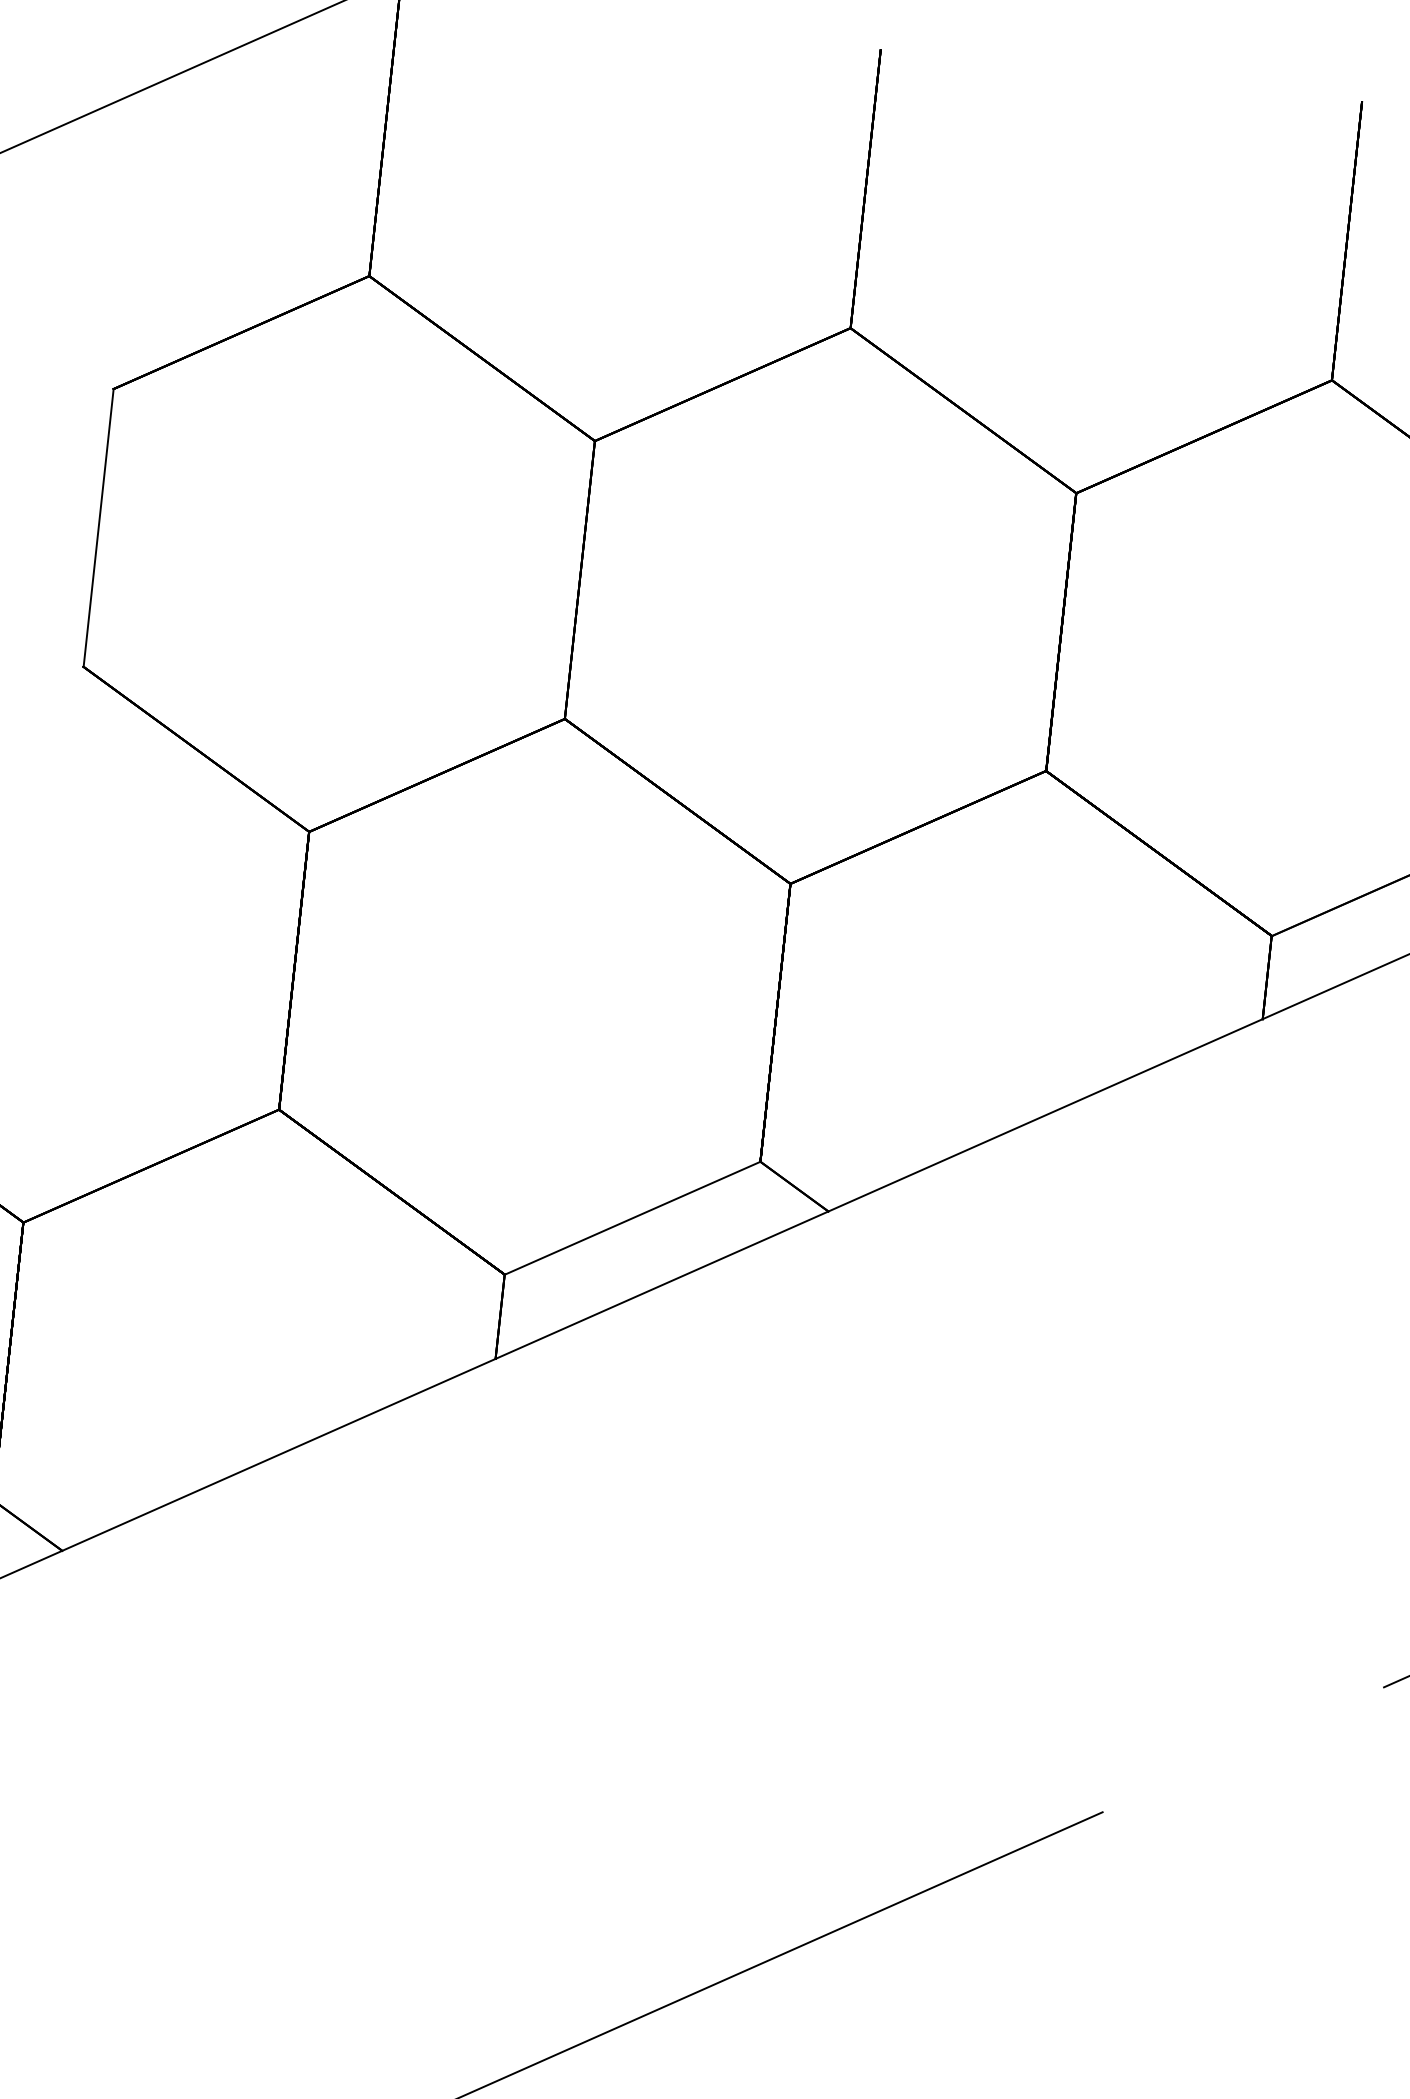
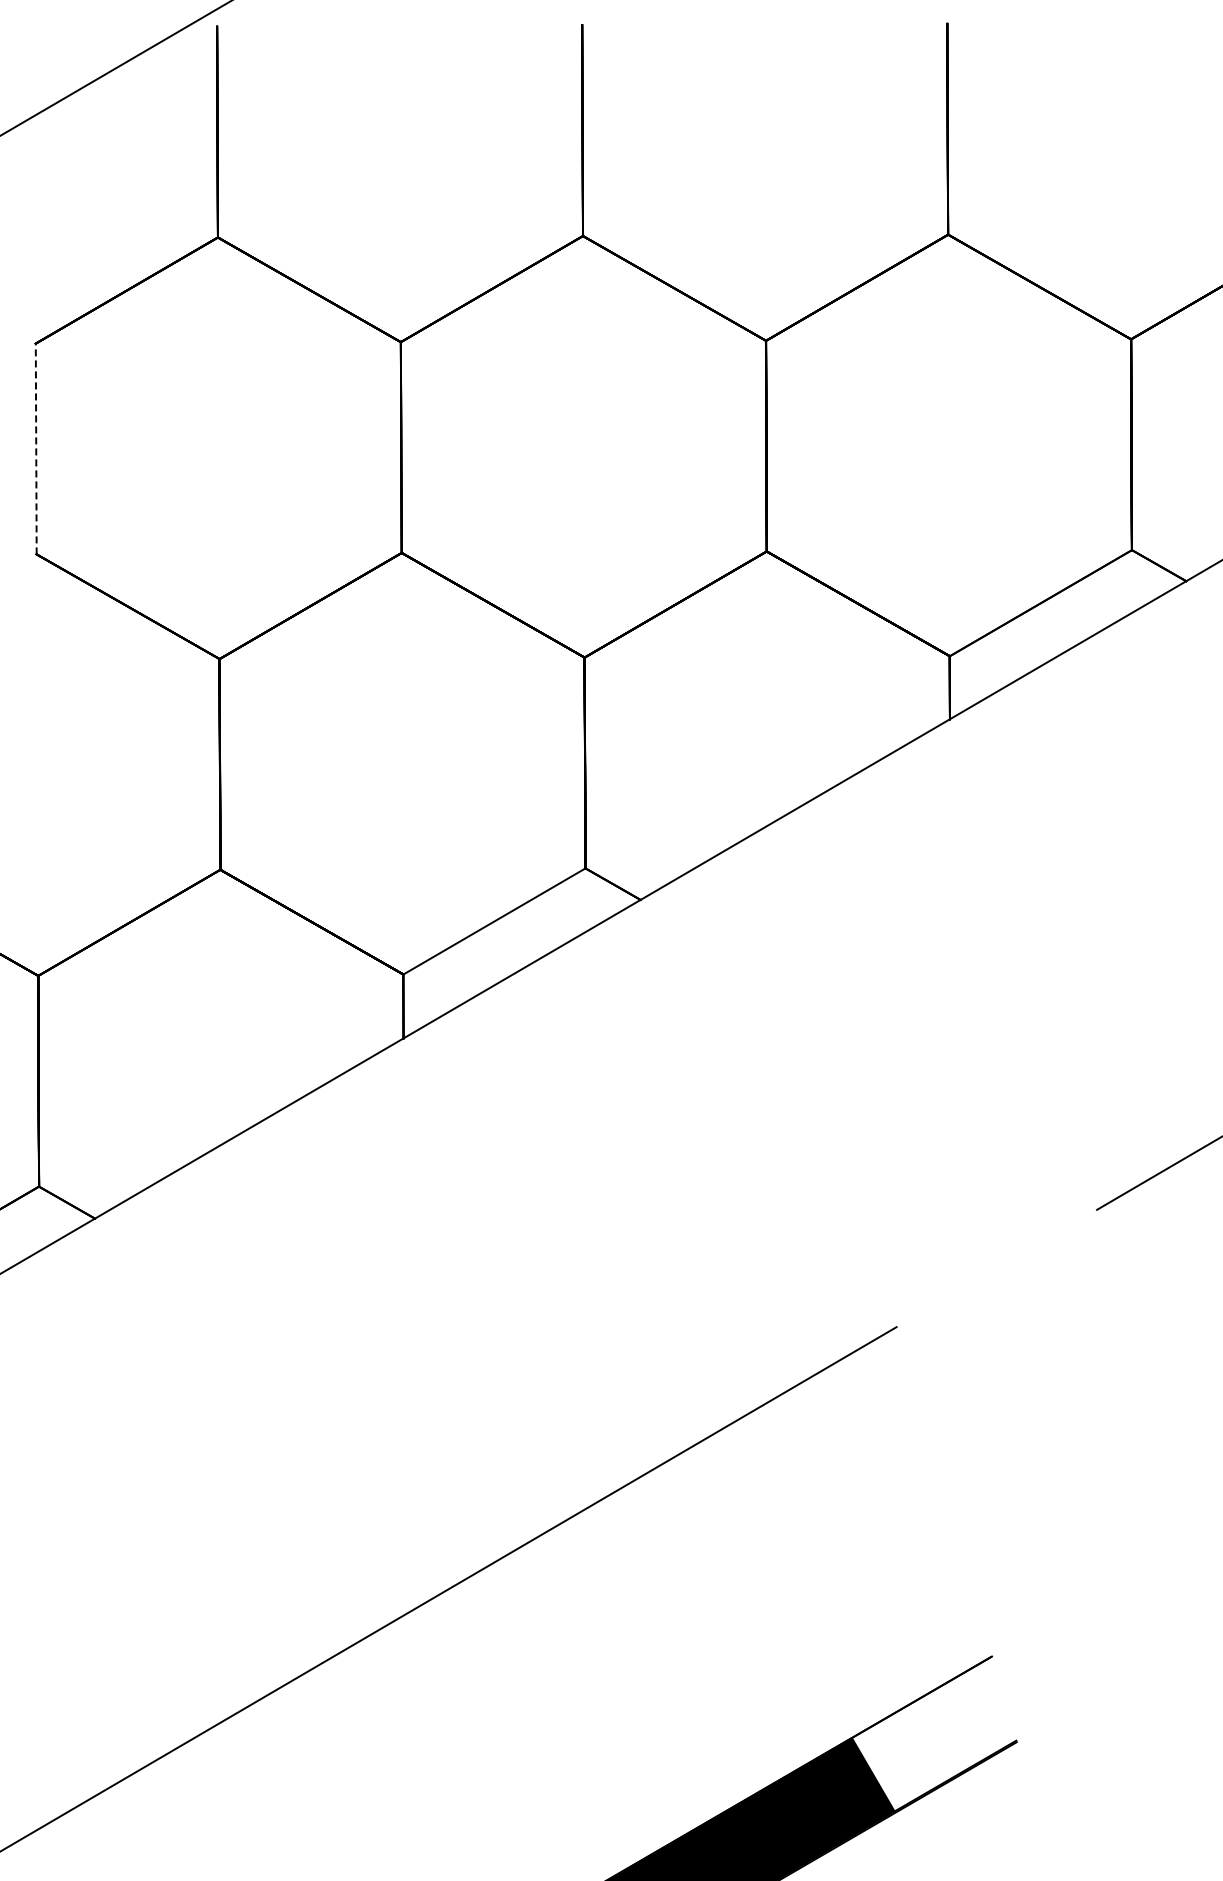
line: (99, 527) -> (36, 448), solid -> dashed

